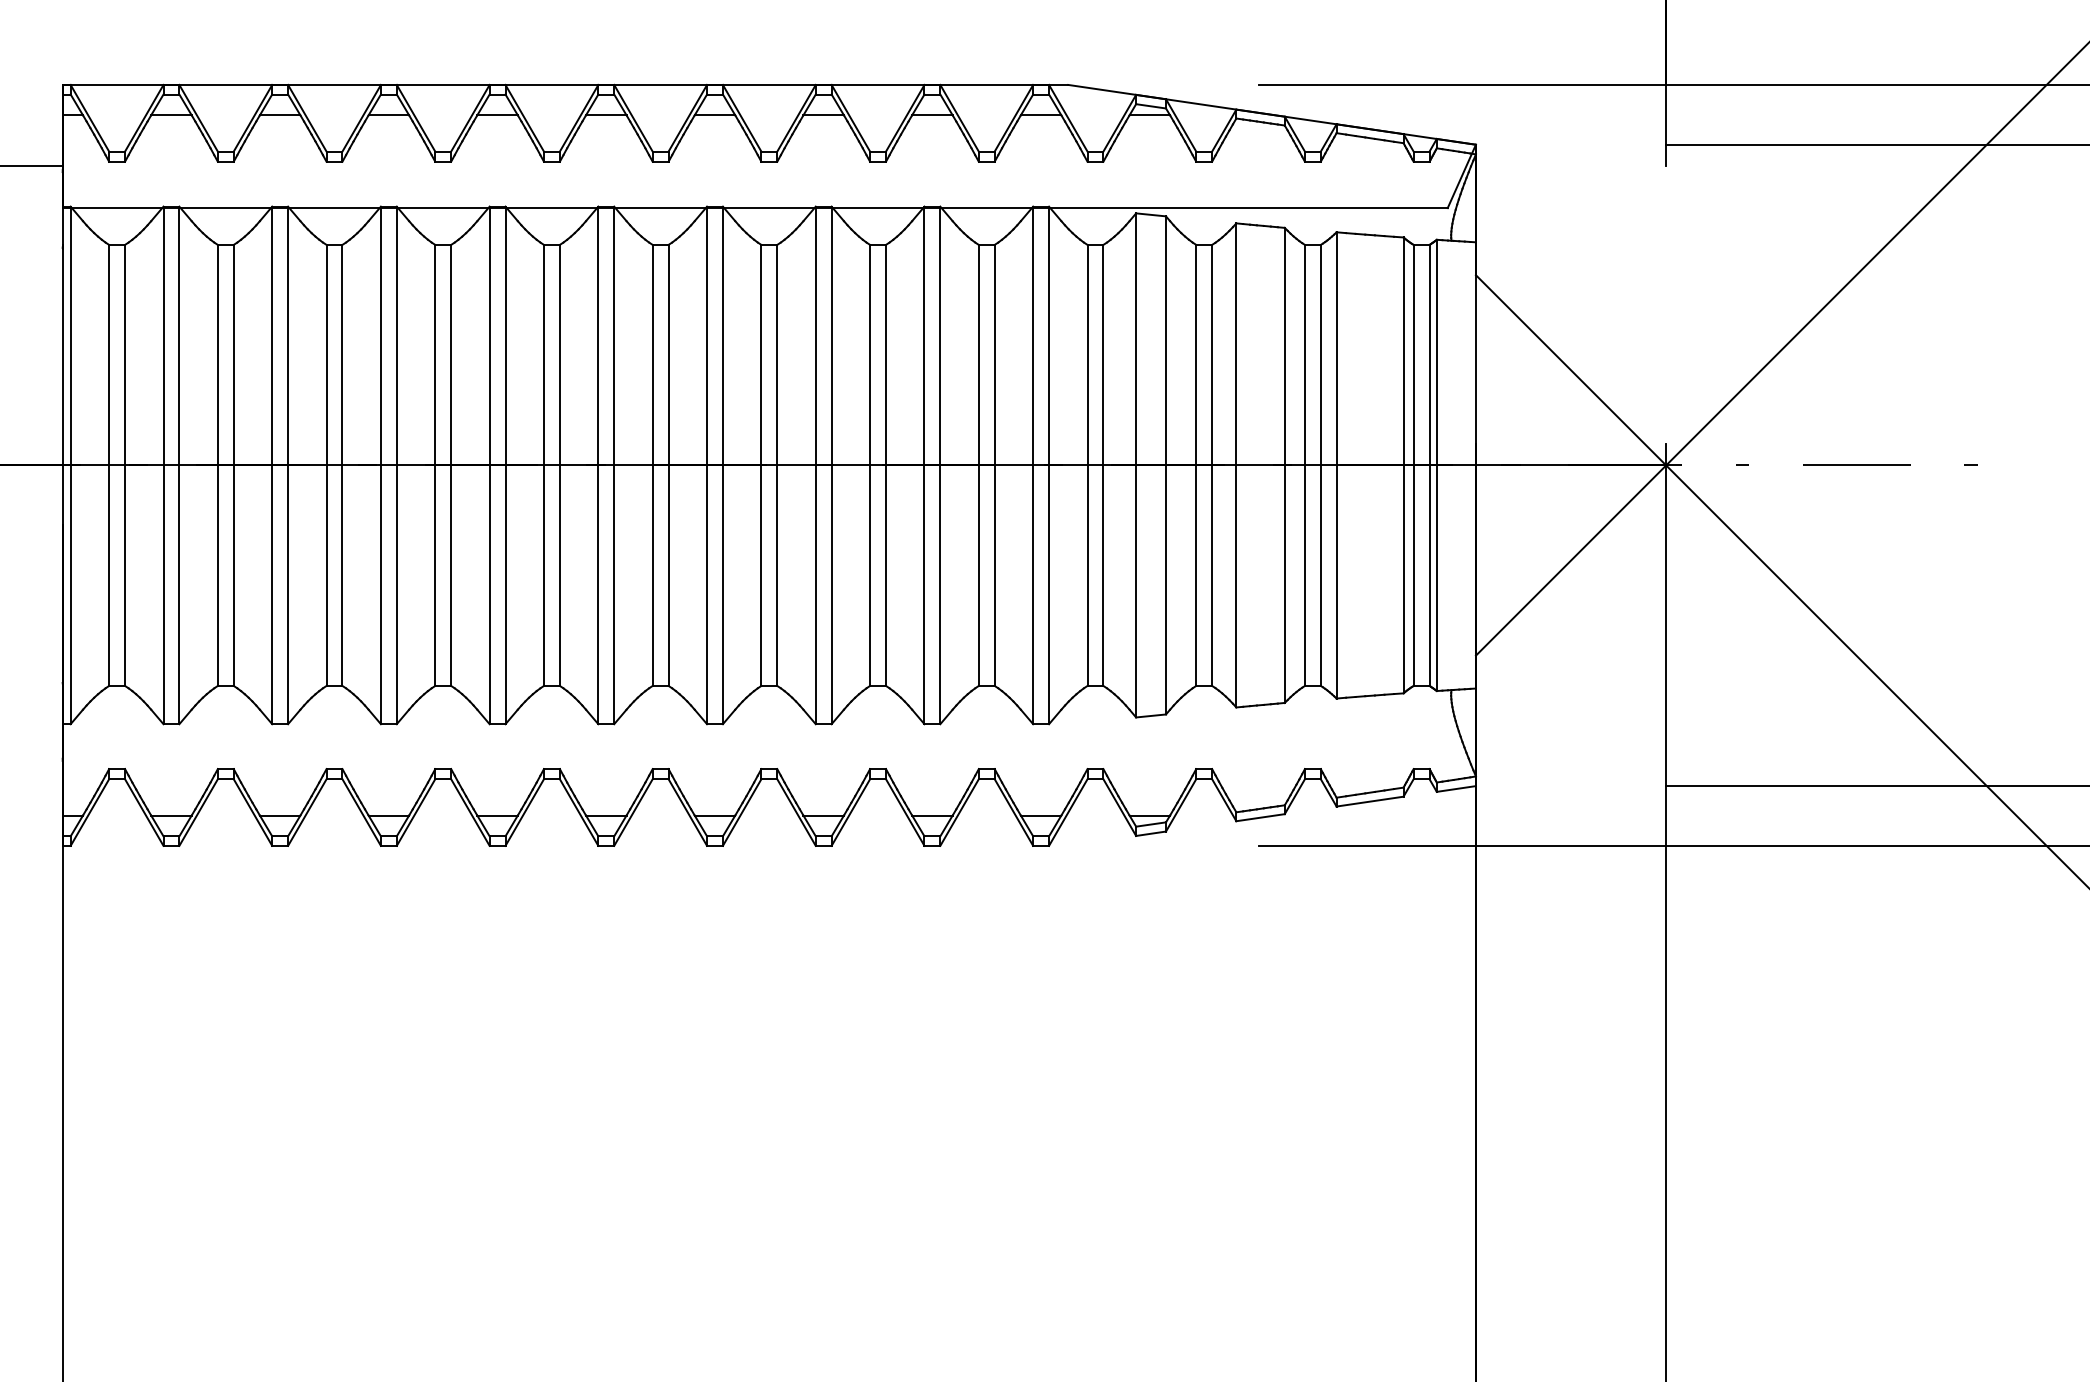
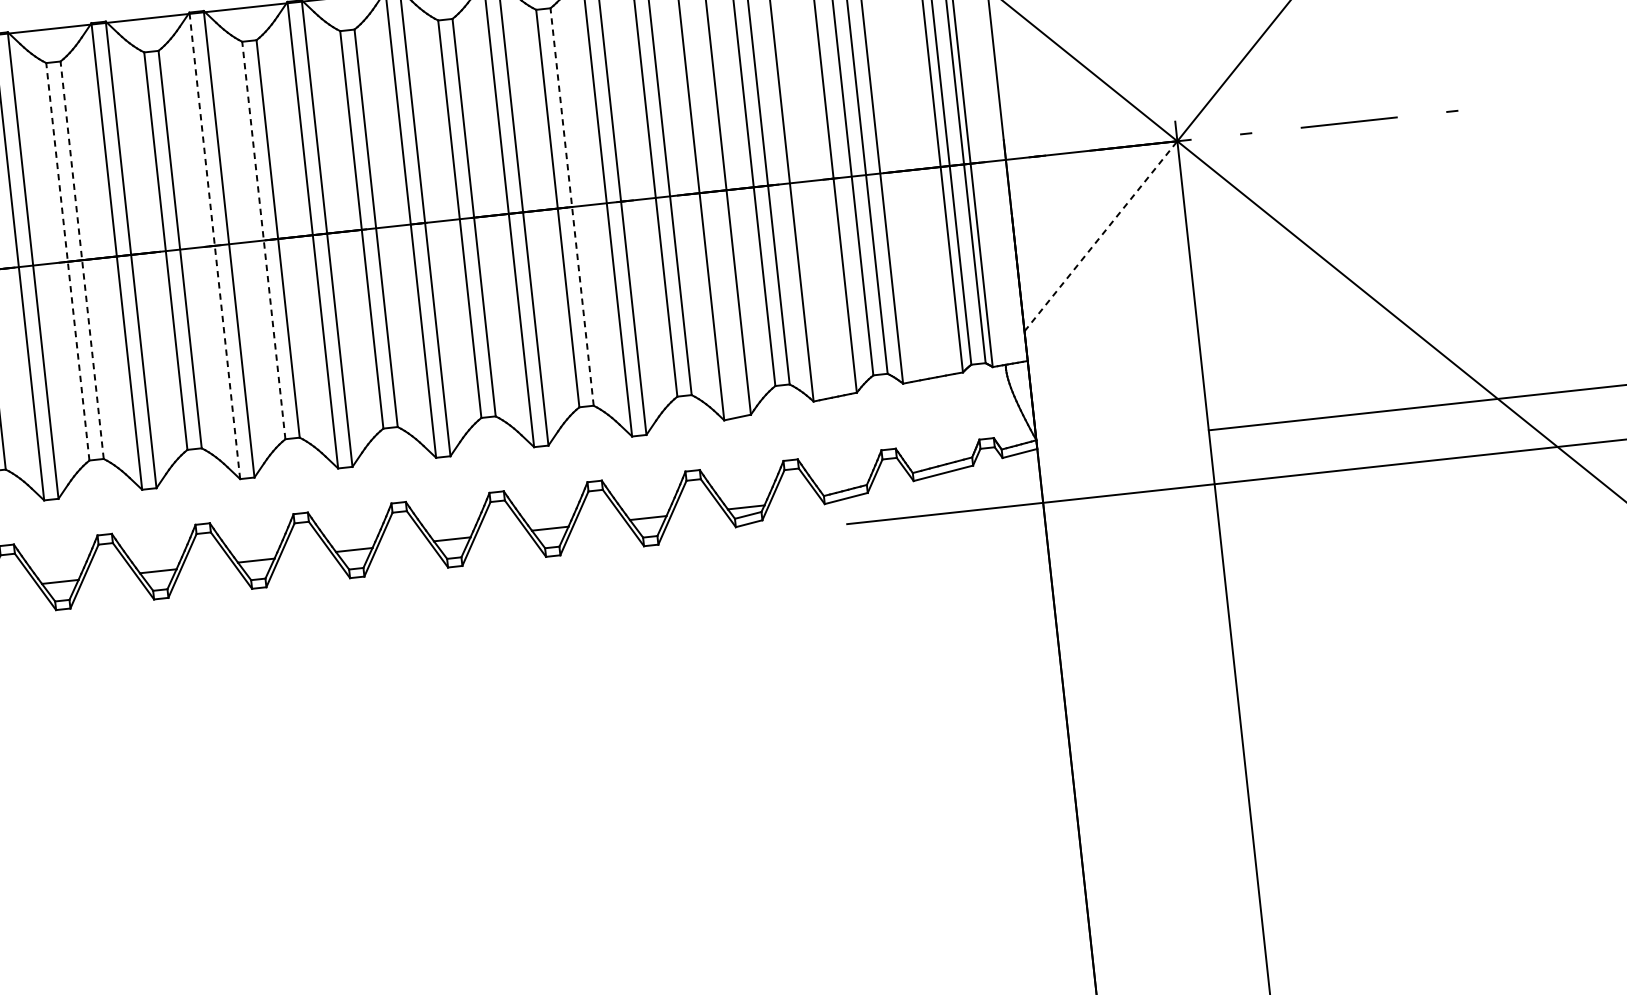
line: (435, 464) -> (67, 260), solid -> dashed
line: (451, 464) -> (82, 259), solid -> dashed
line: (652, 464) -> (263, 239), solid -> dashed
line: (994, 464) -> (571, 206), solid -> dashed
line: (598, 465) -> (214, 245), solid -> dashed
line: (1571, 560) -> (1101, 236), solid -> dashed

